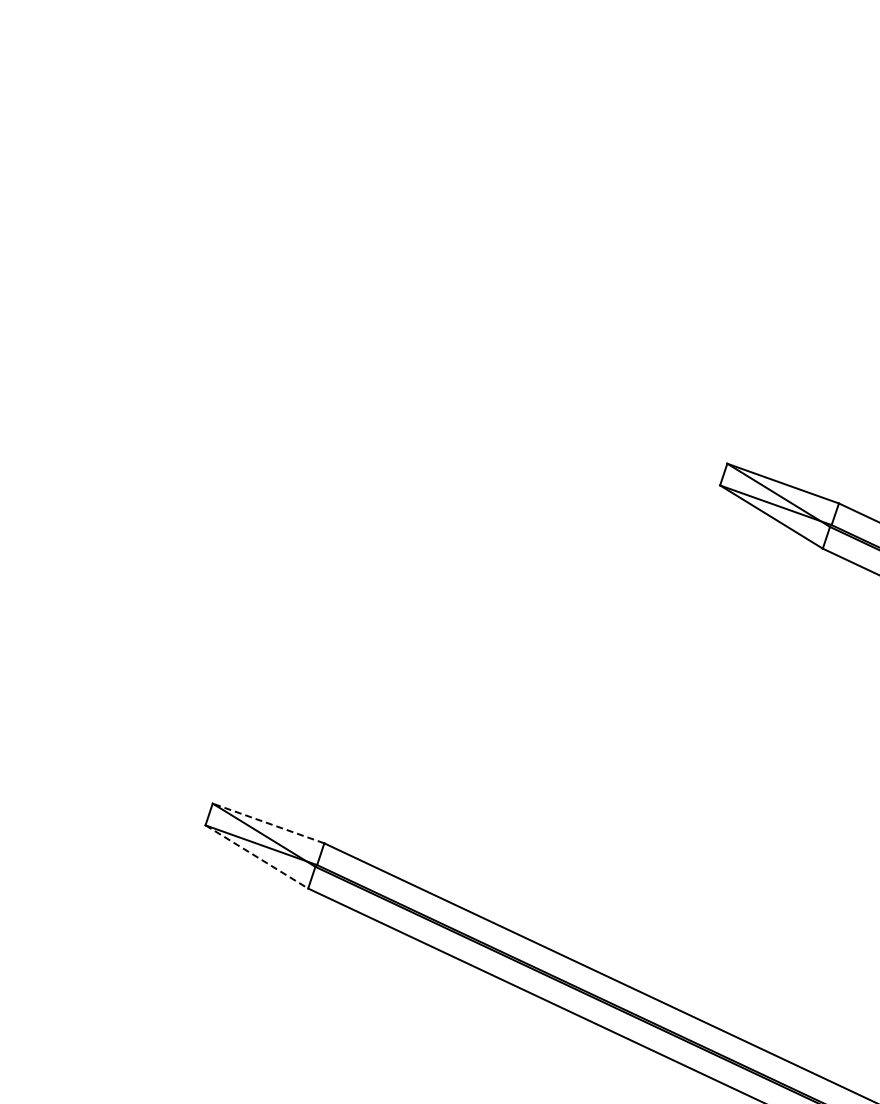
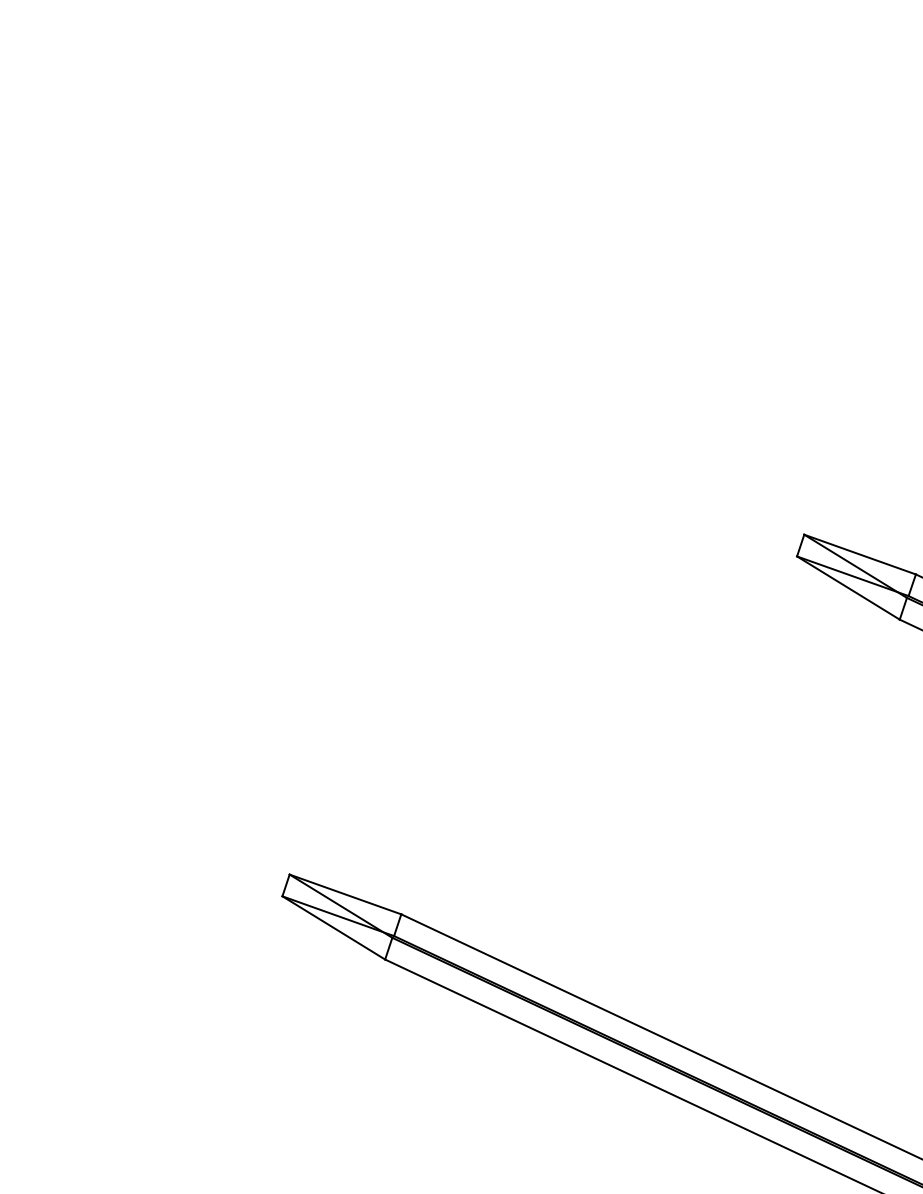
line: (268, 823) -> (345, 894), dashed -> solid
line: (257, 857) -> (334, 928), dashed -> solid

